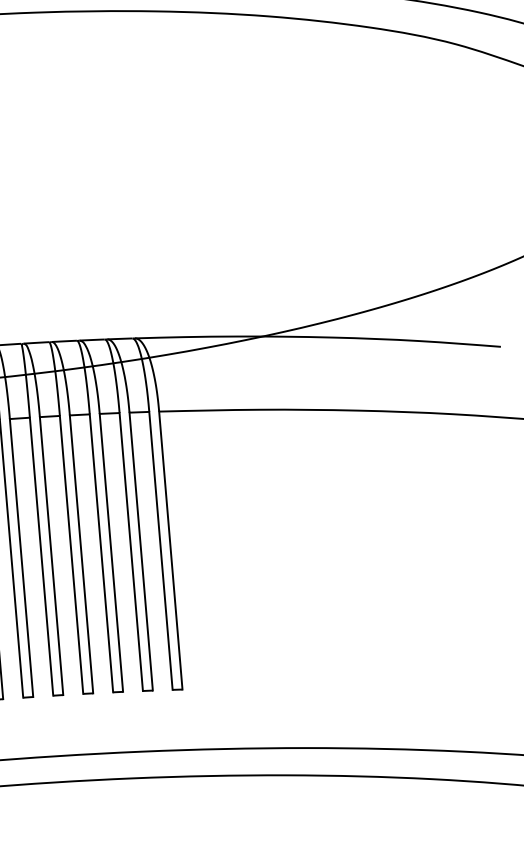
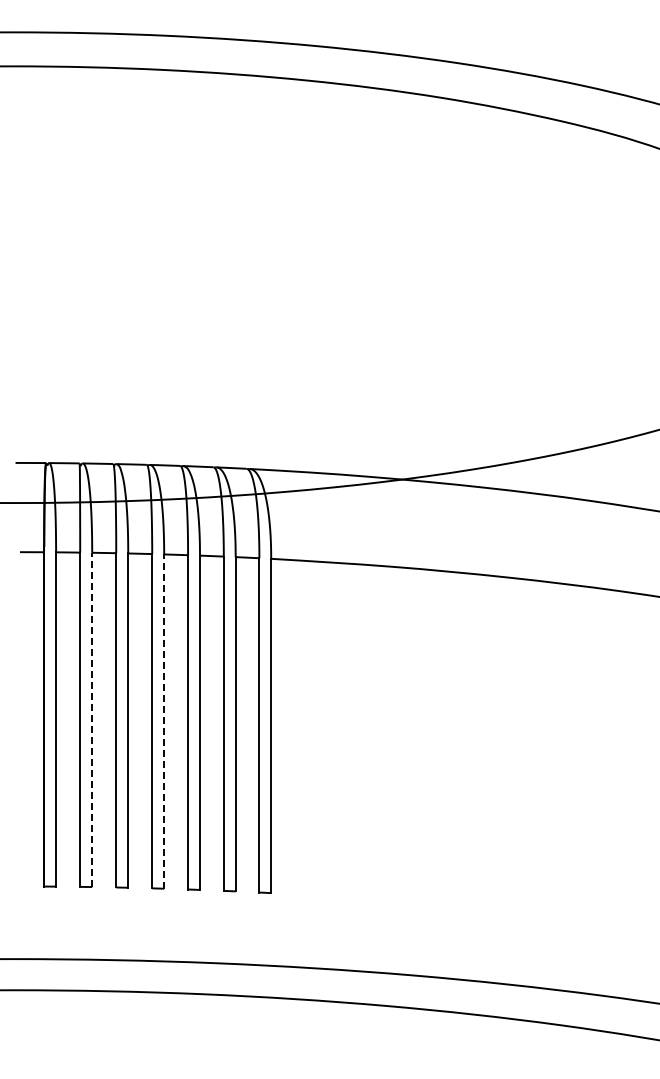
line: (81, 554) -> (164, 721), solid -> dashed
line: (21, 557) -> (92, 719), solid -> dashed

